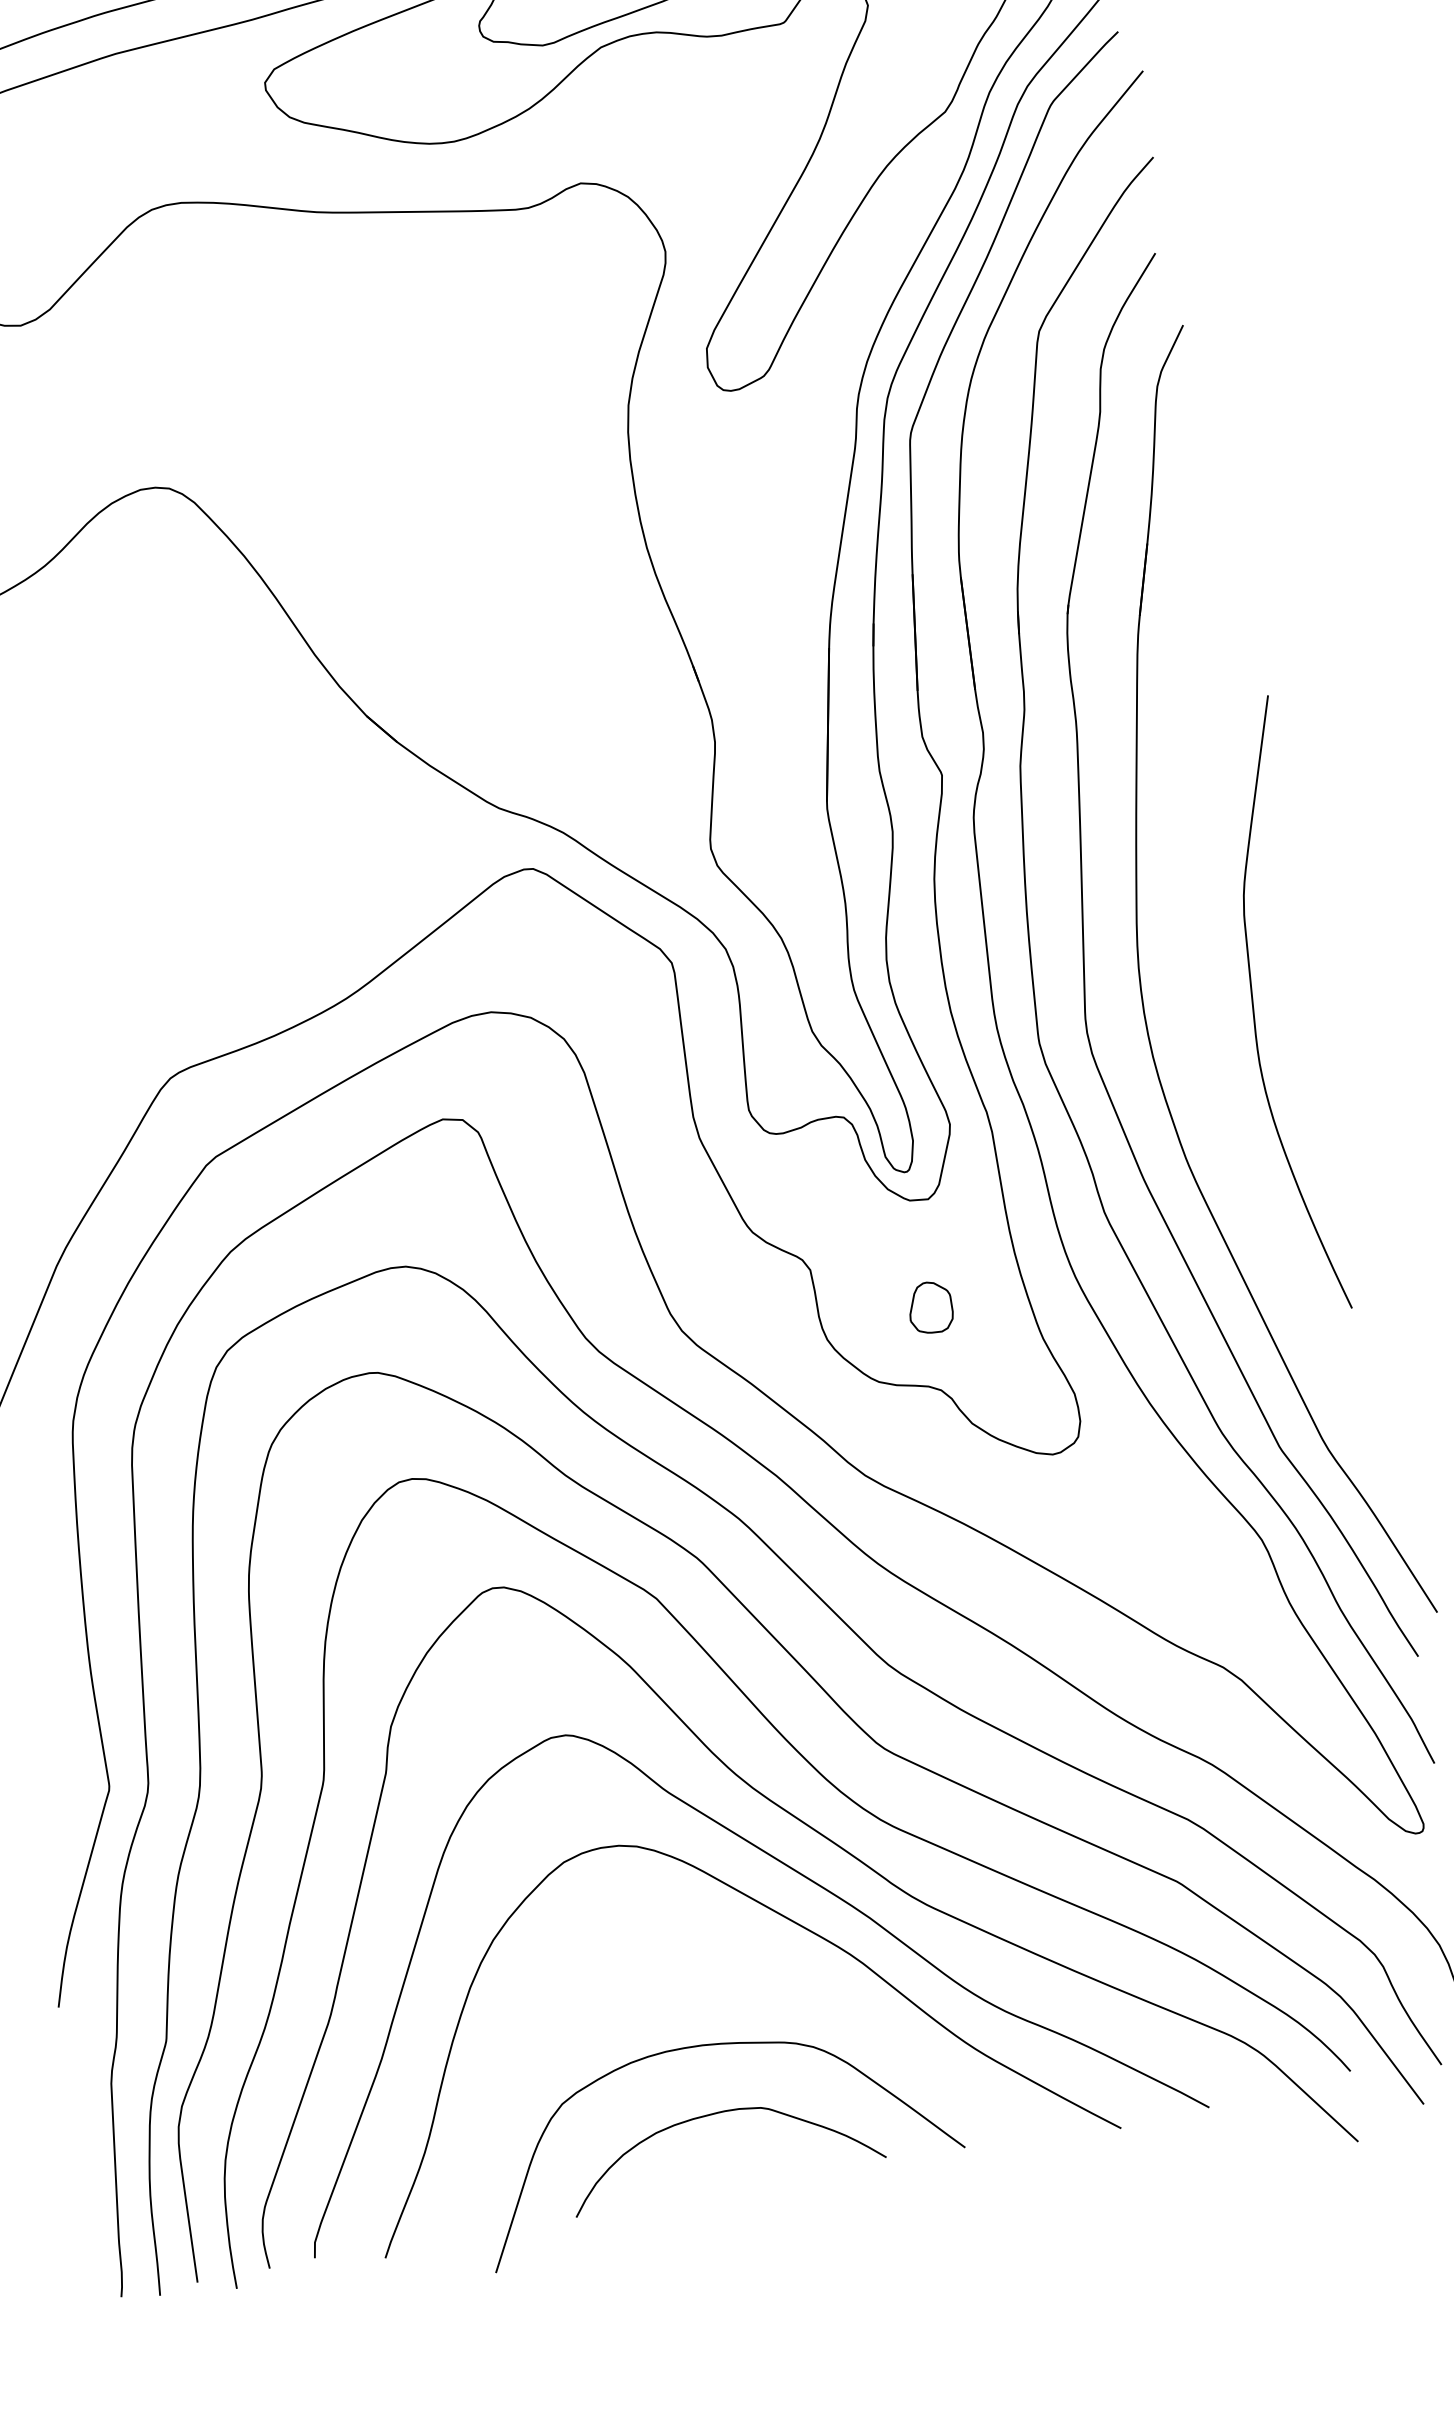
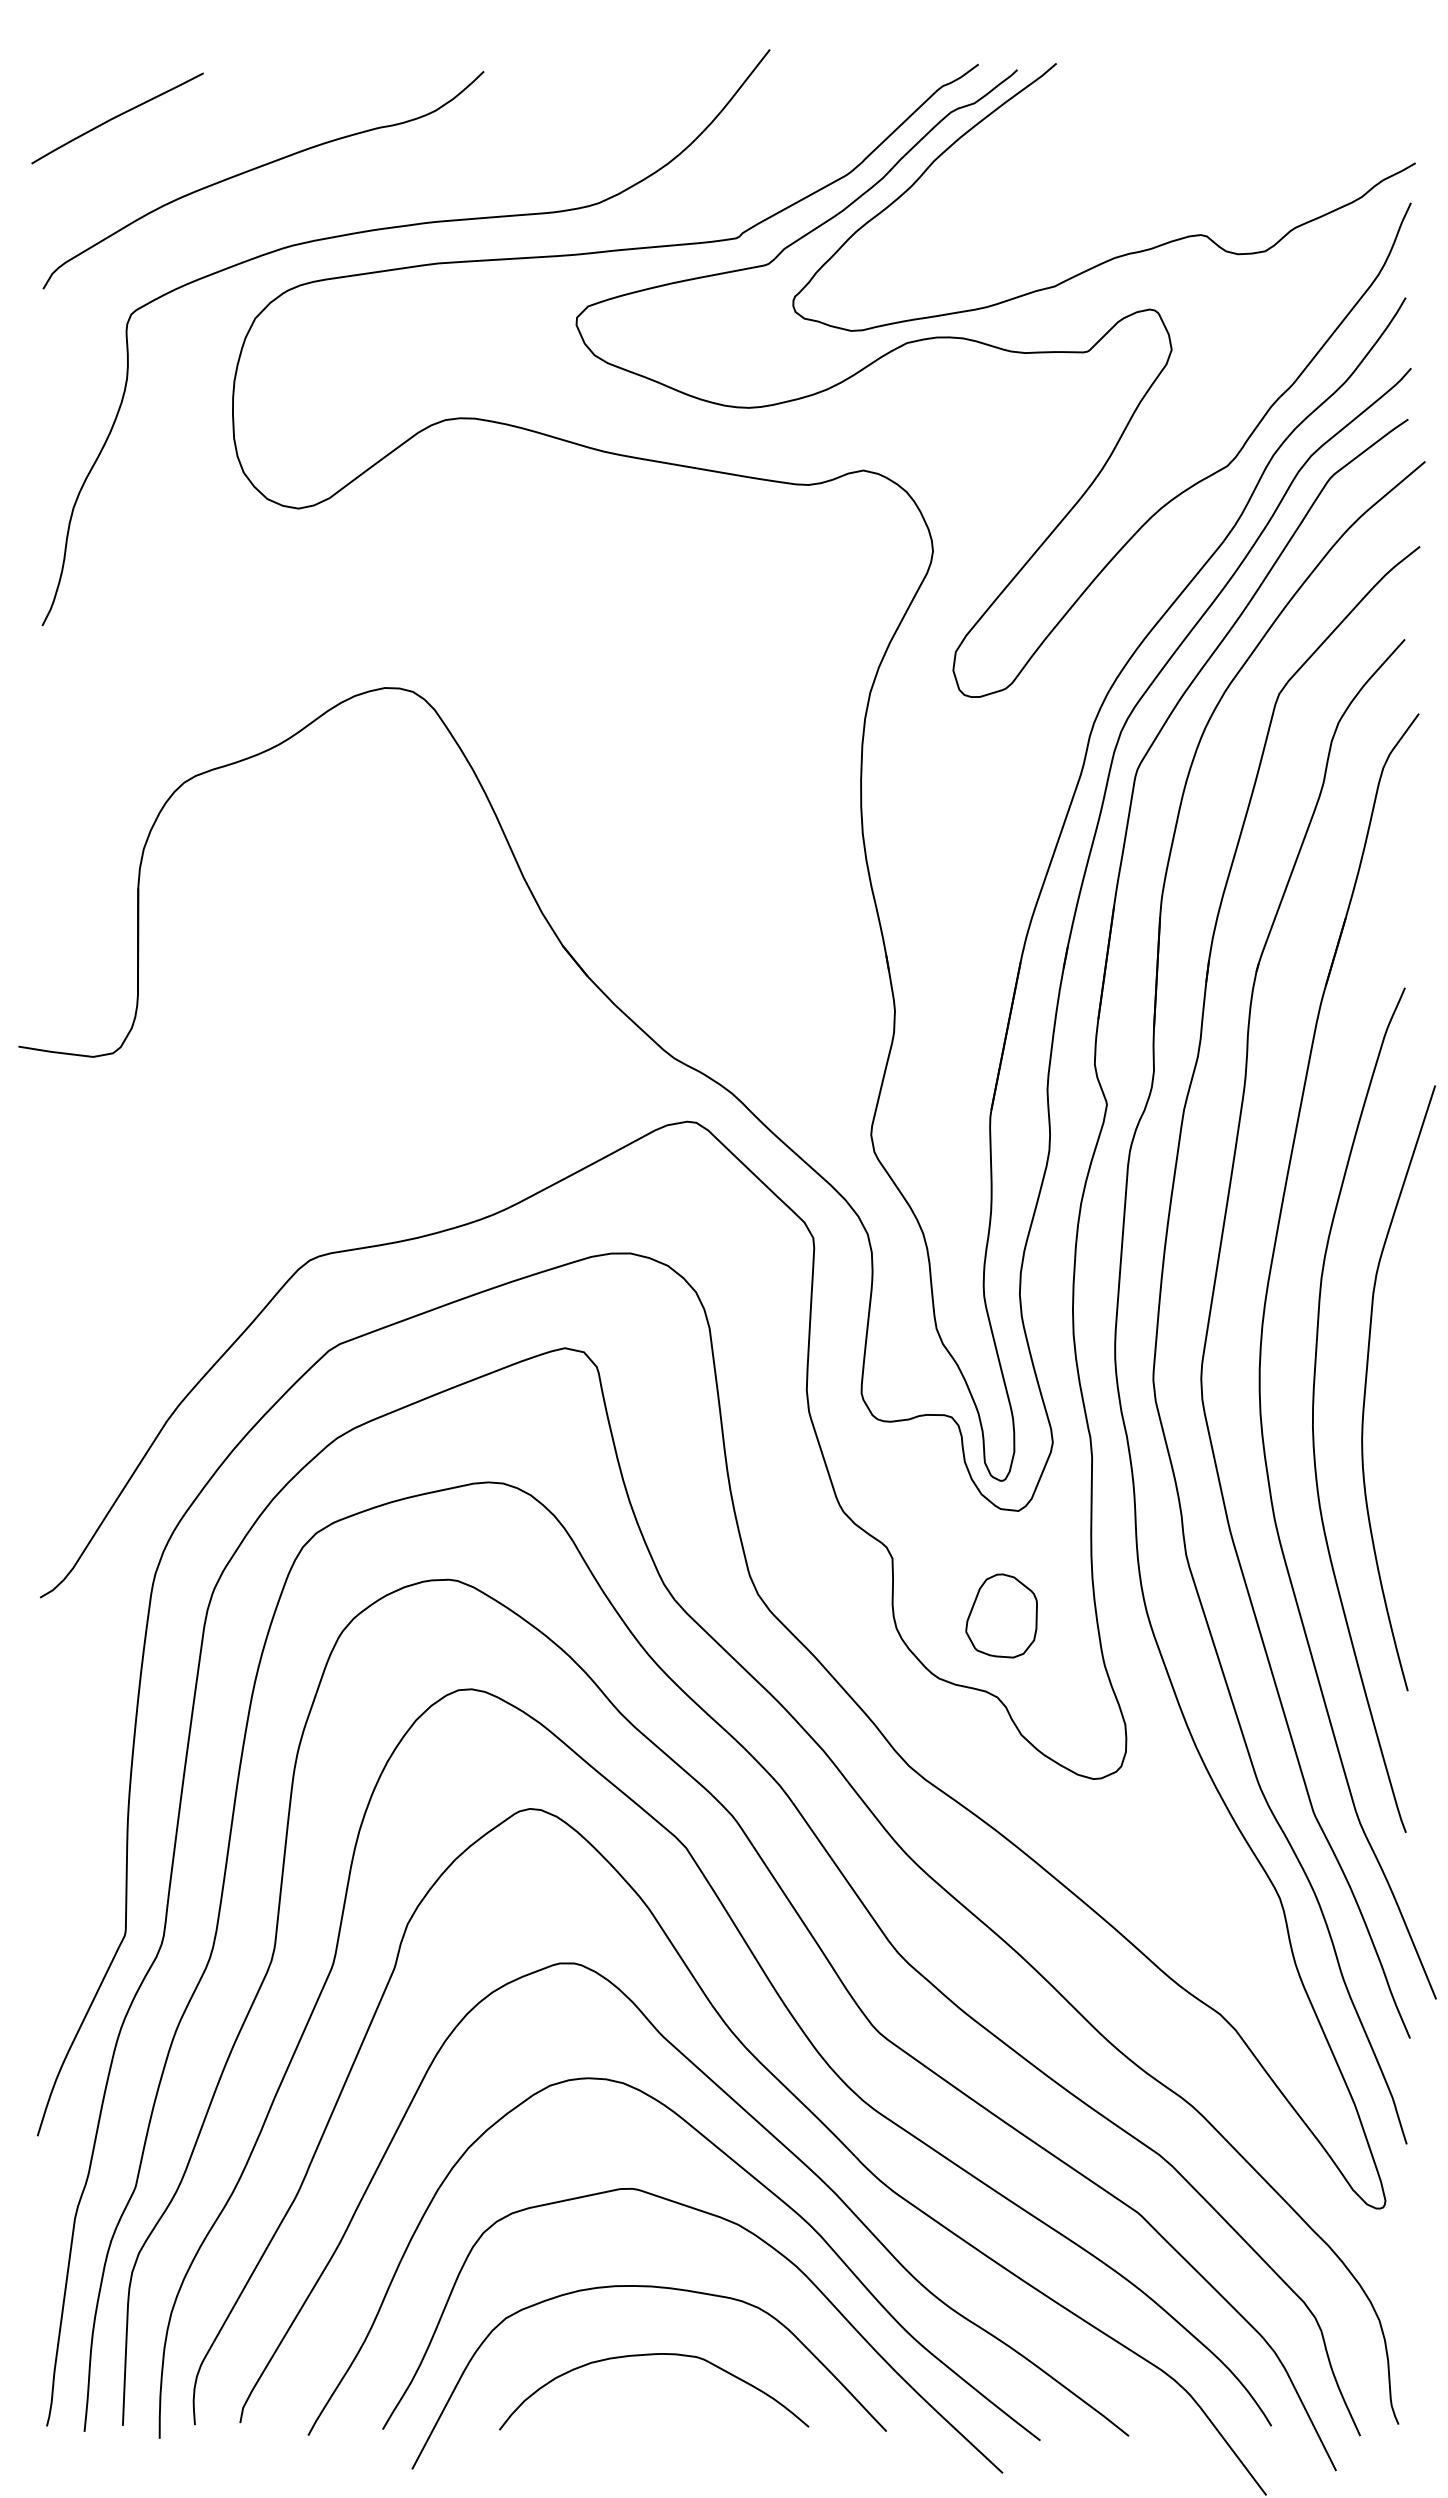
curve: (1205, 1037) -> (1314, 1404), added
part: (930, 1307) -> (1001, 1615), size x1.67
curve: (798, 1976) -> (756, 2237), added

